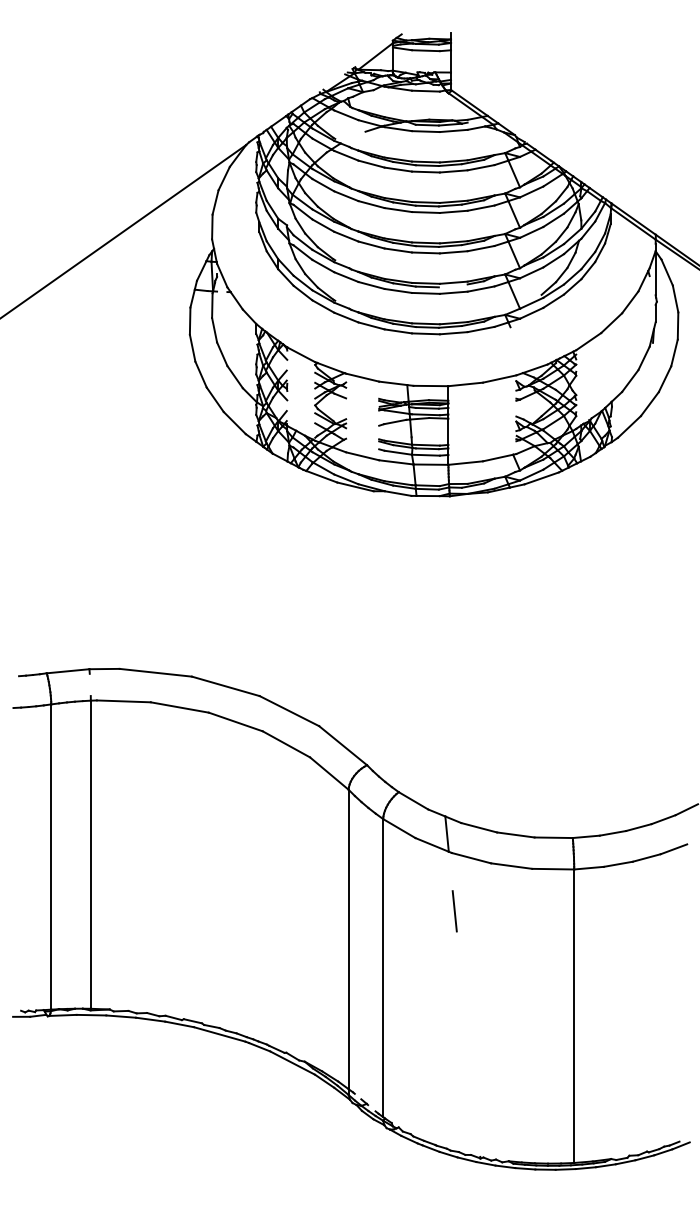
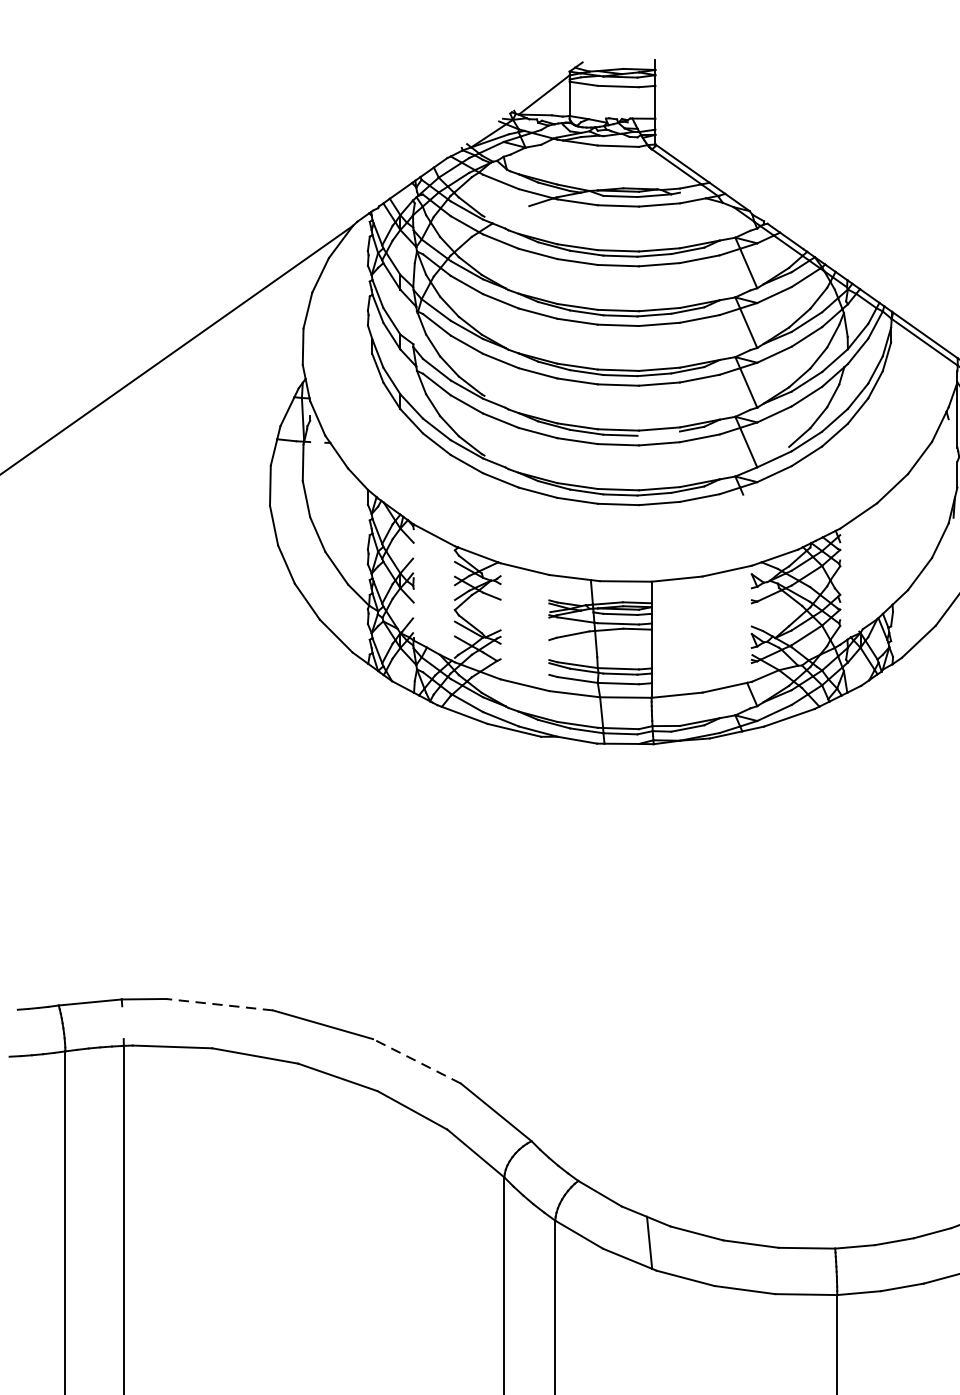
line: (155, 672) -> (219, 1004), solid -> dashed
line: (289, 710) -> (417, 1060), solid -> dashed
line: (454, 911) -> (660, 1357), removed

